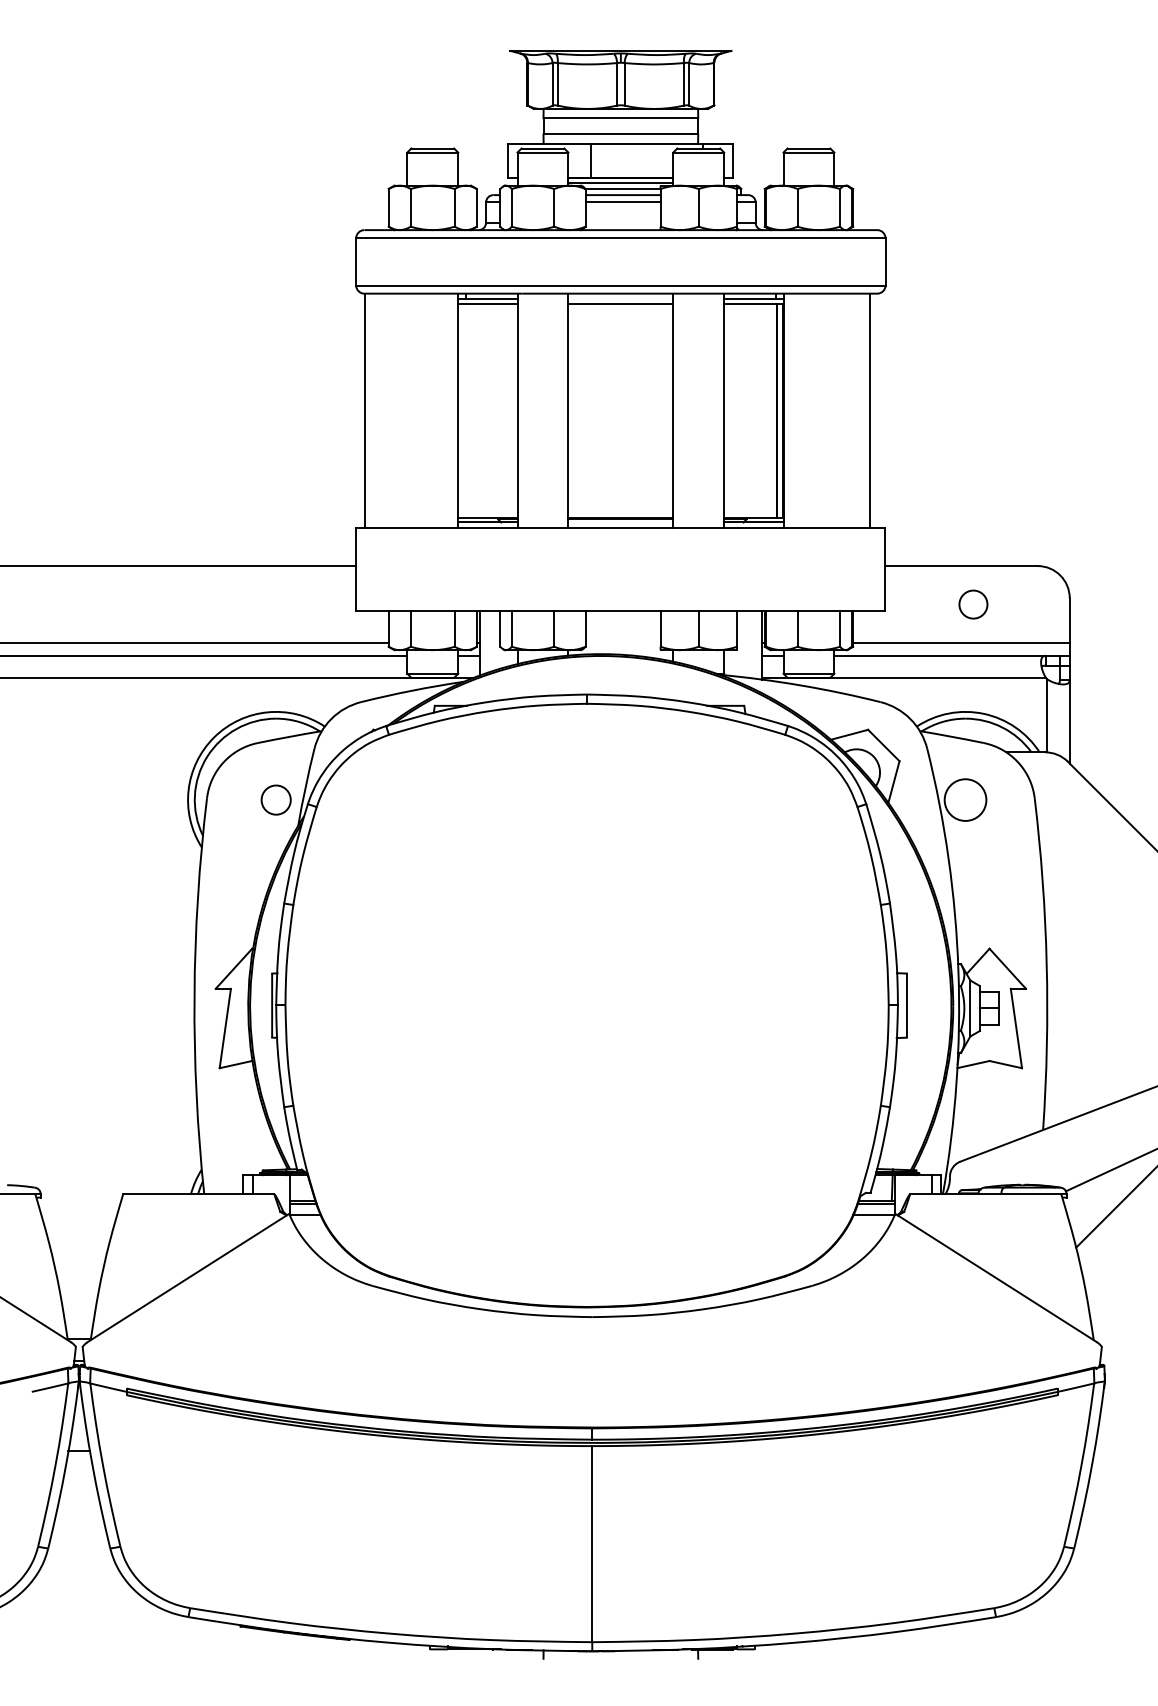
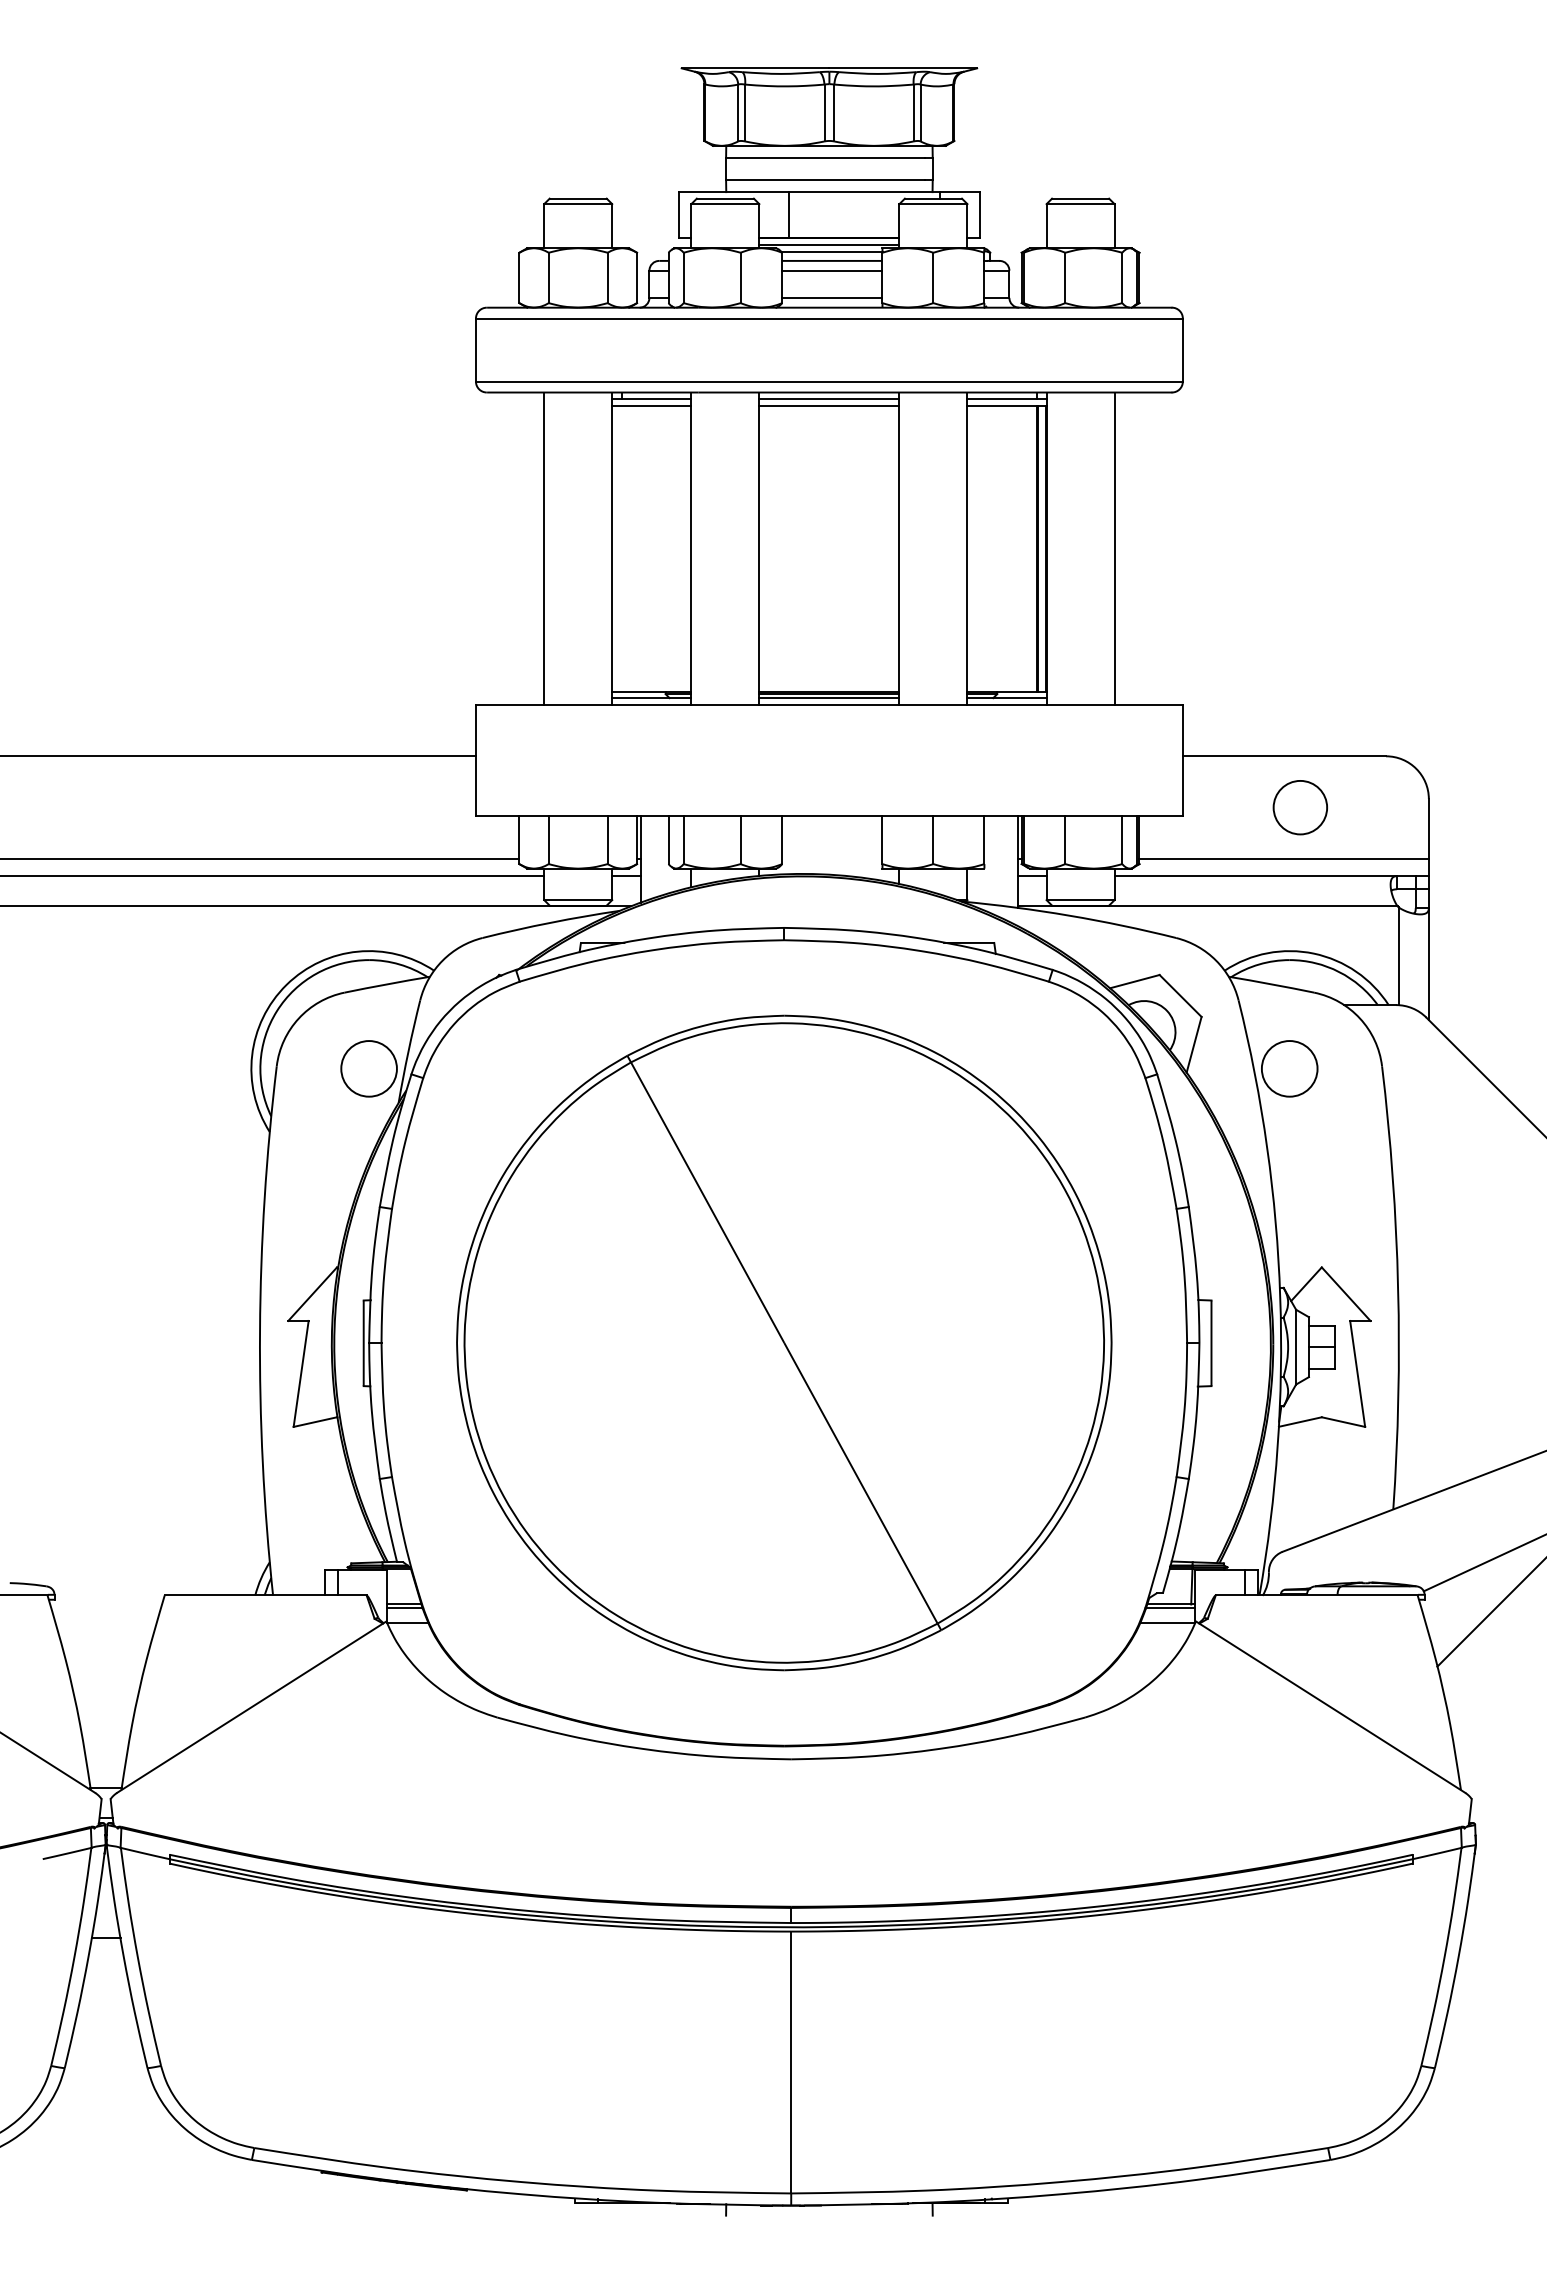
line: (623, 222) -> (832, 297), added
line: (620, 298) -> (829, 399), added
line: (365, 410) -> (544, 548), moved
line: (869, 410) -> (1114, 548), moved
line: (620, 522) -> (829, 698), added
circle: (972, 604) -> (1299, 807), size x1.43
circle: (275, 799) -> (368, 1068), size x1.43
part: (587, 1005) -> (784, 1342), added

